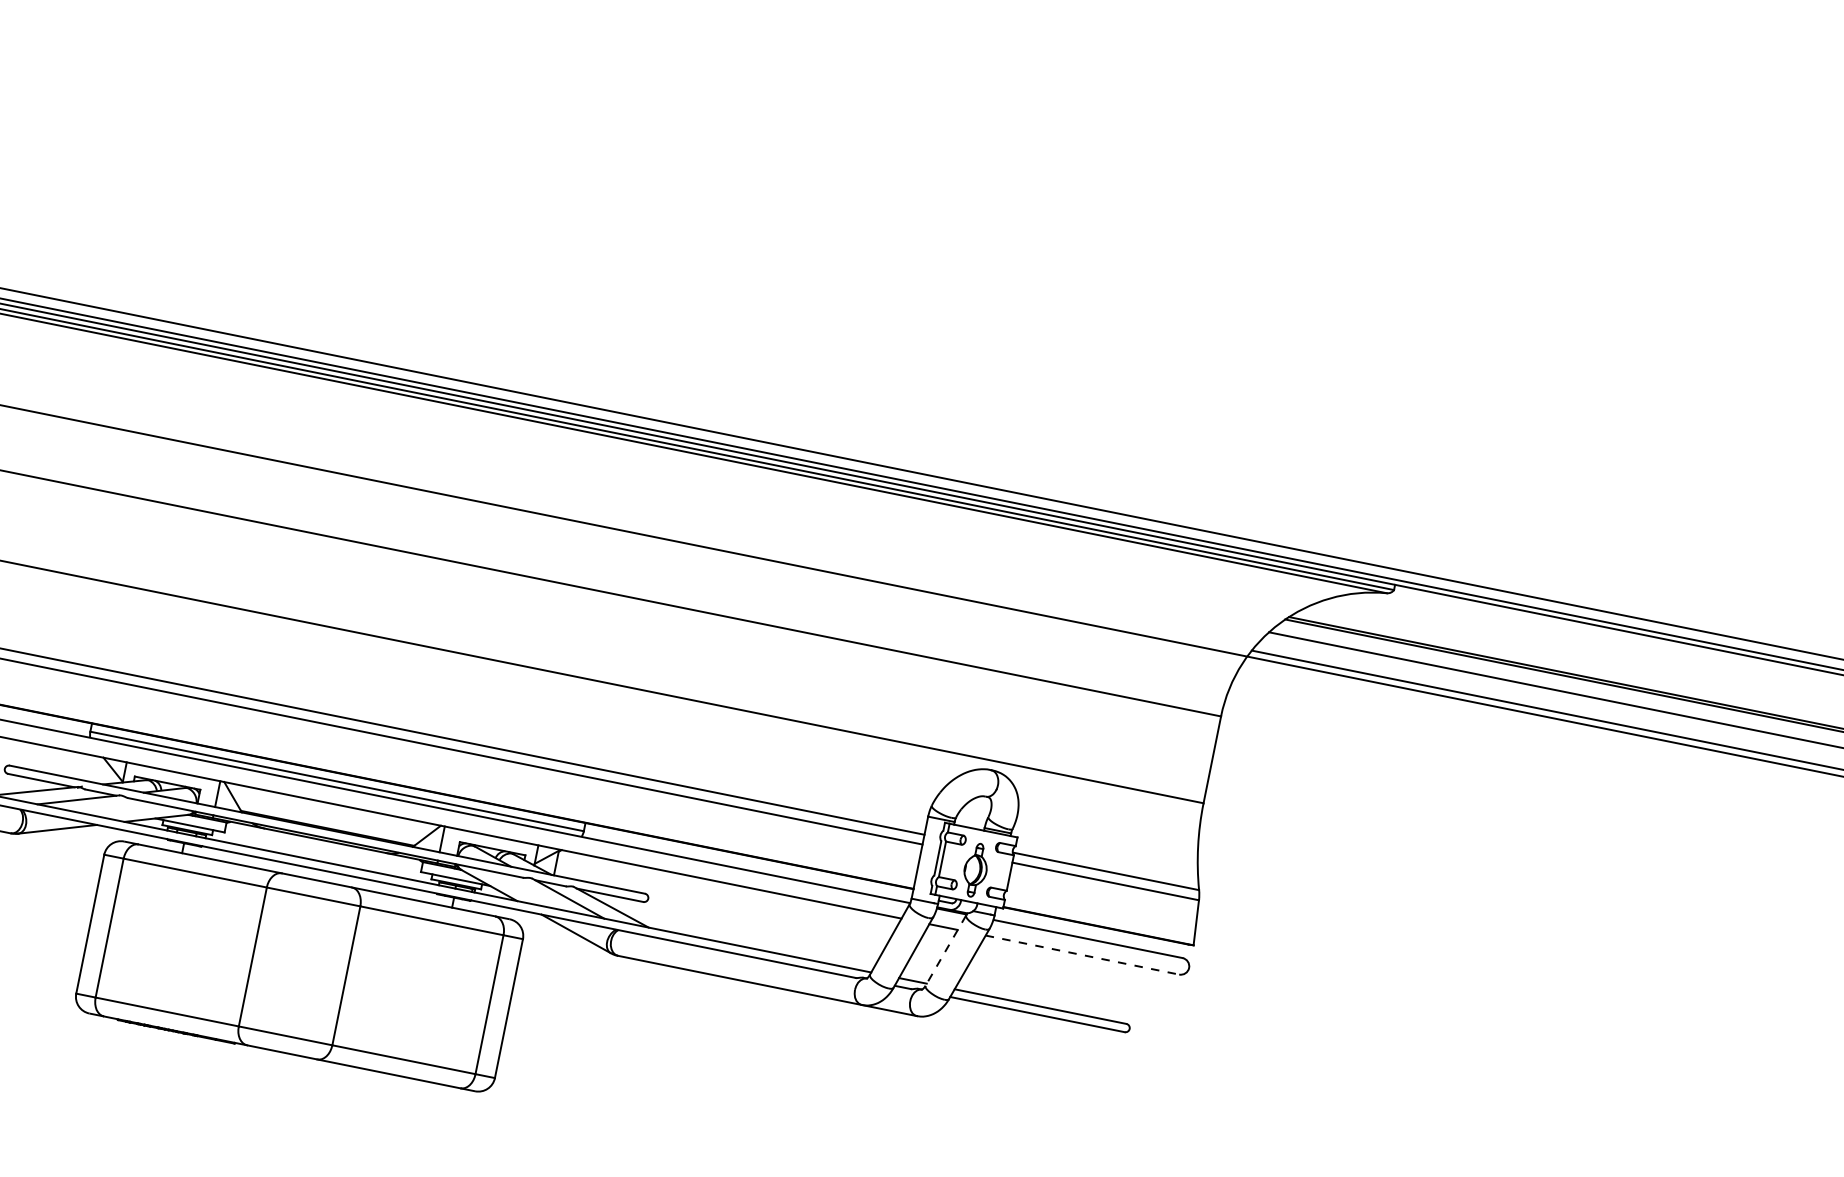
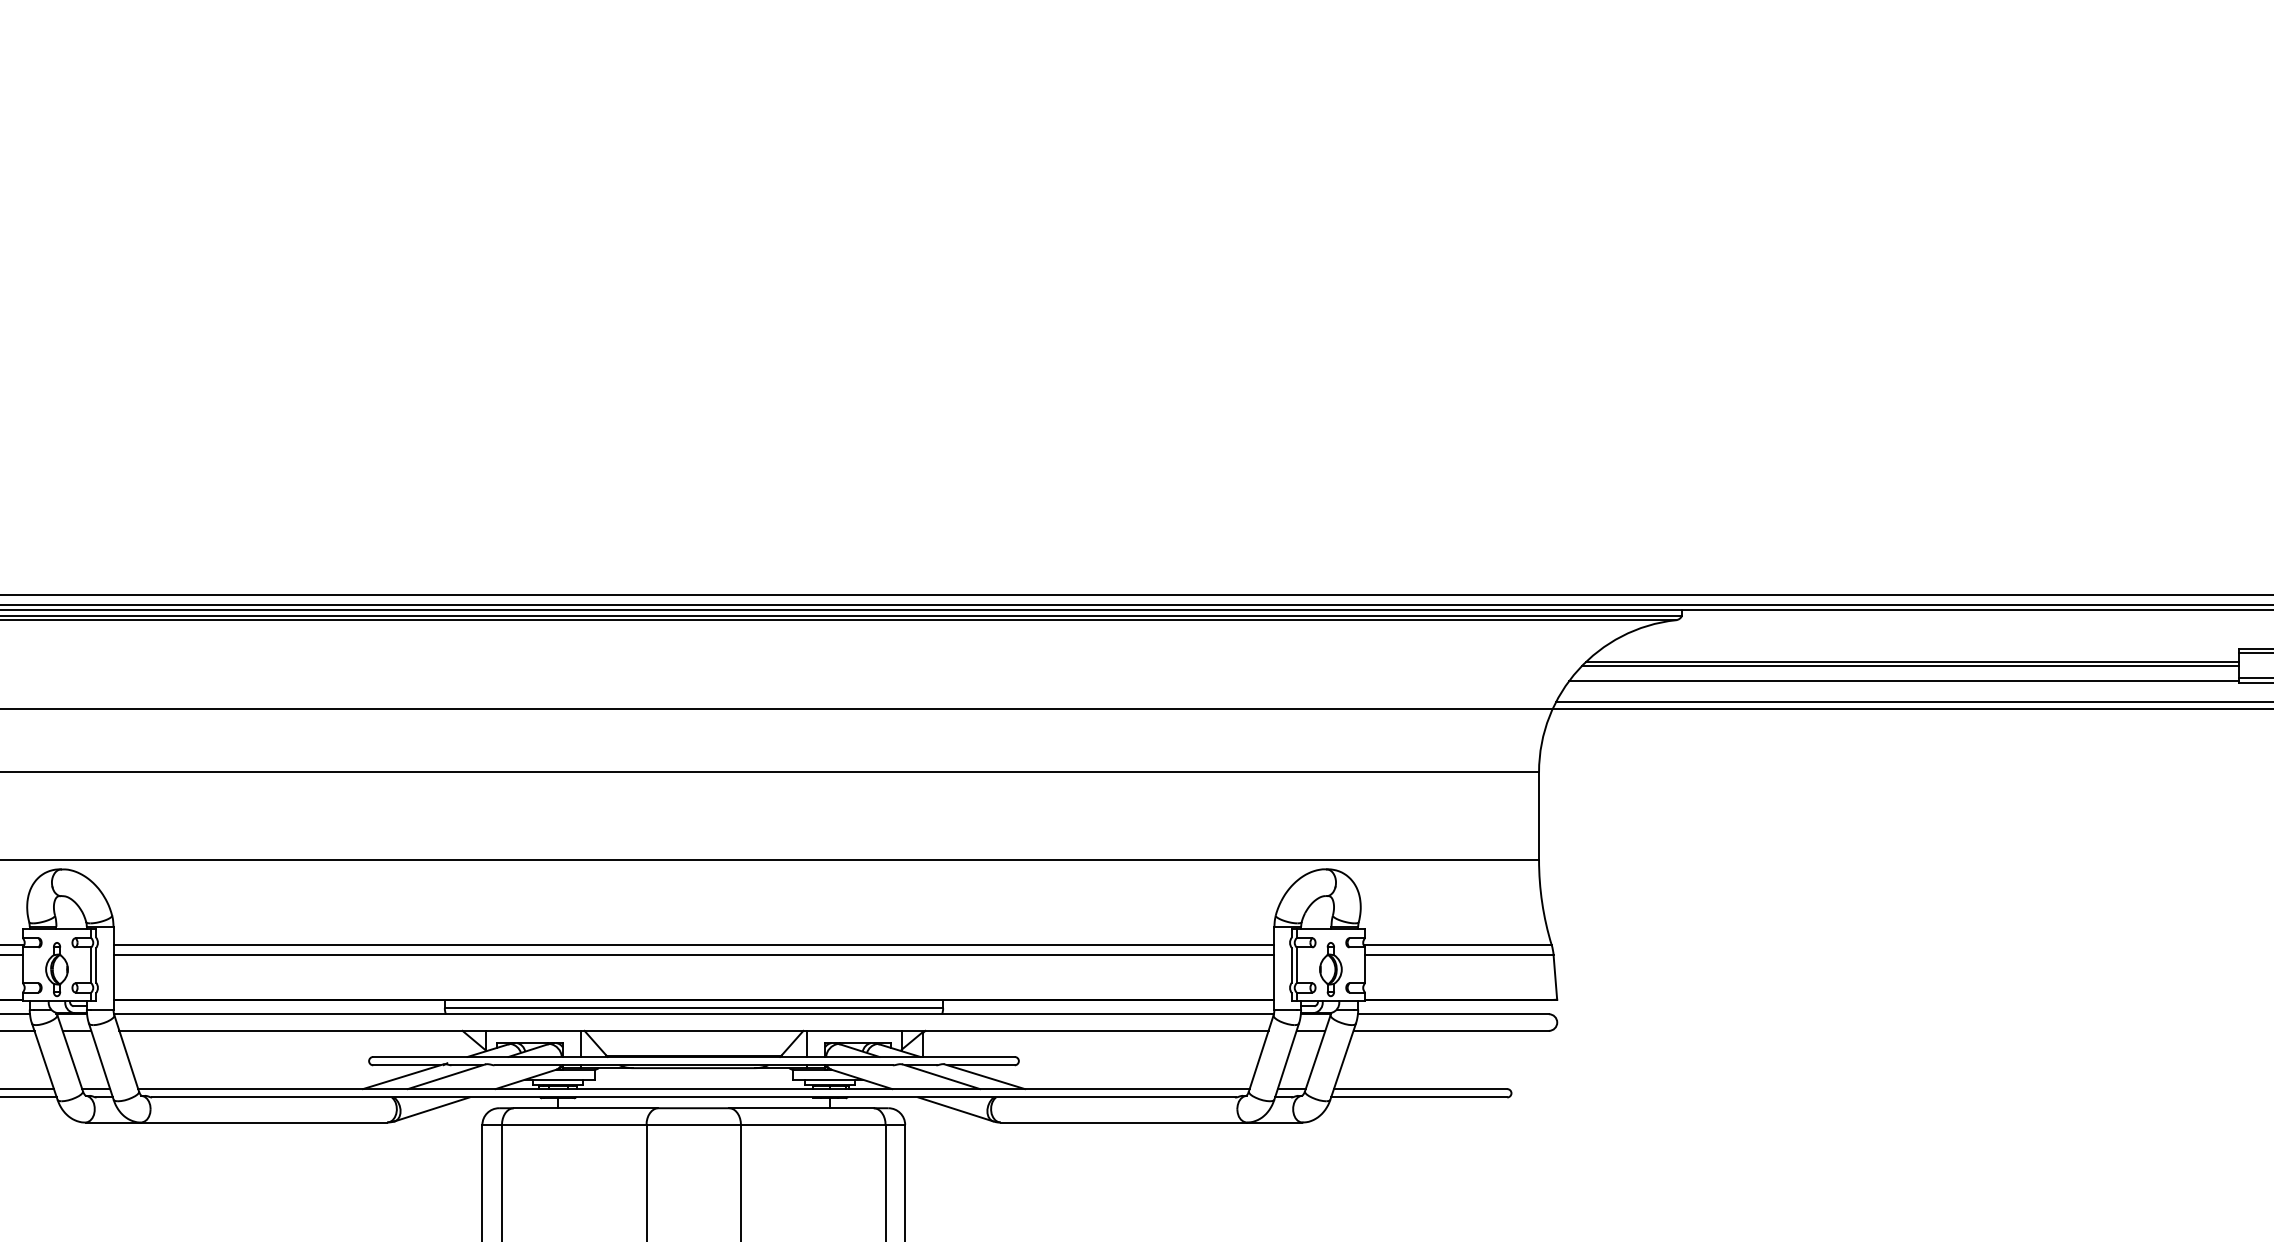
line: (945, 950) -> (1317, 1053), dashed -> solid
line: (1082, 954) -> (1451, 1030), dashed -> solid

